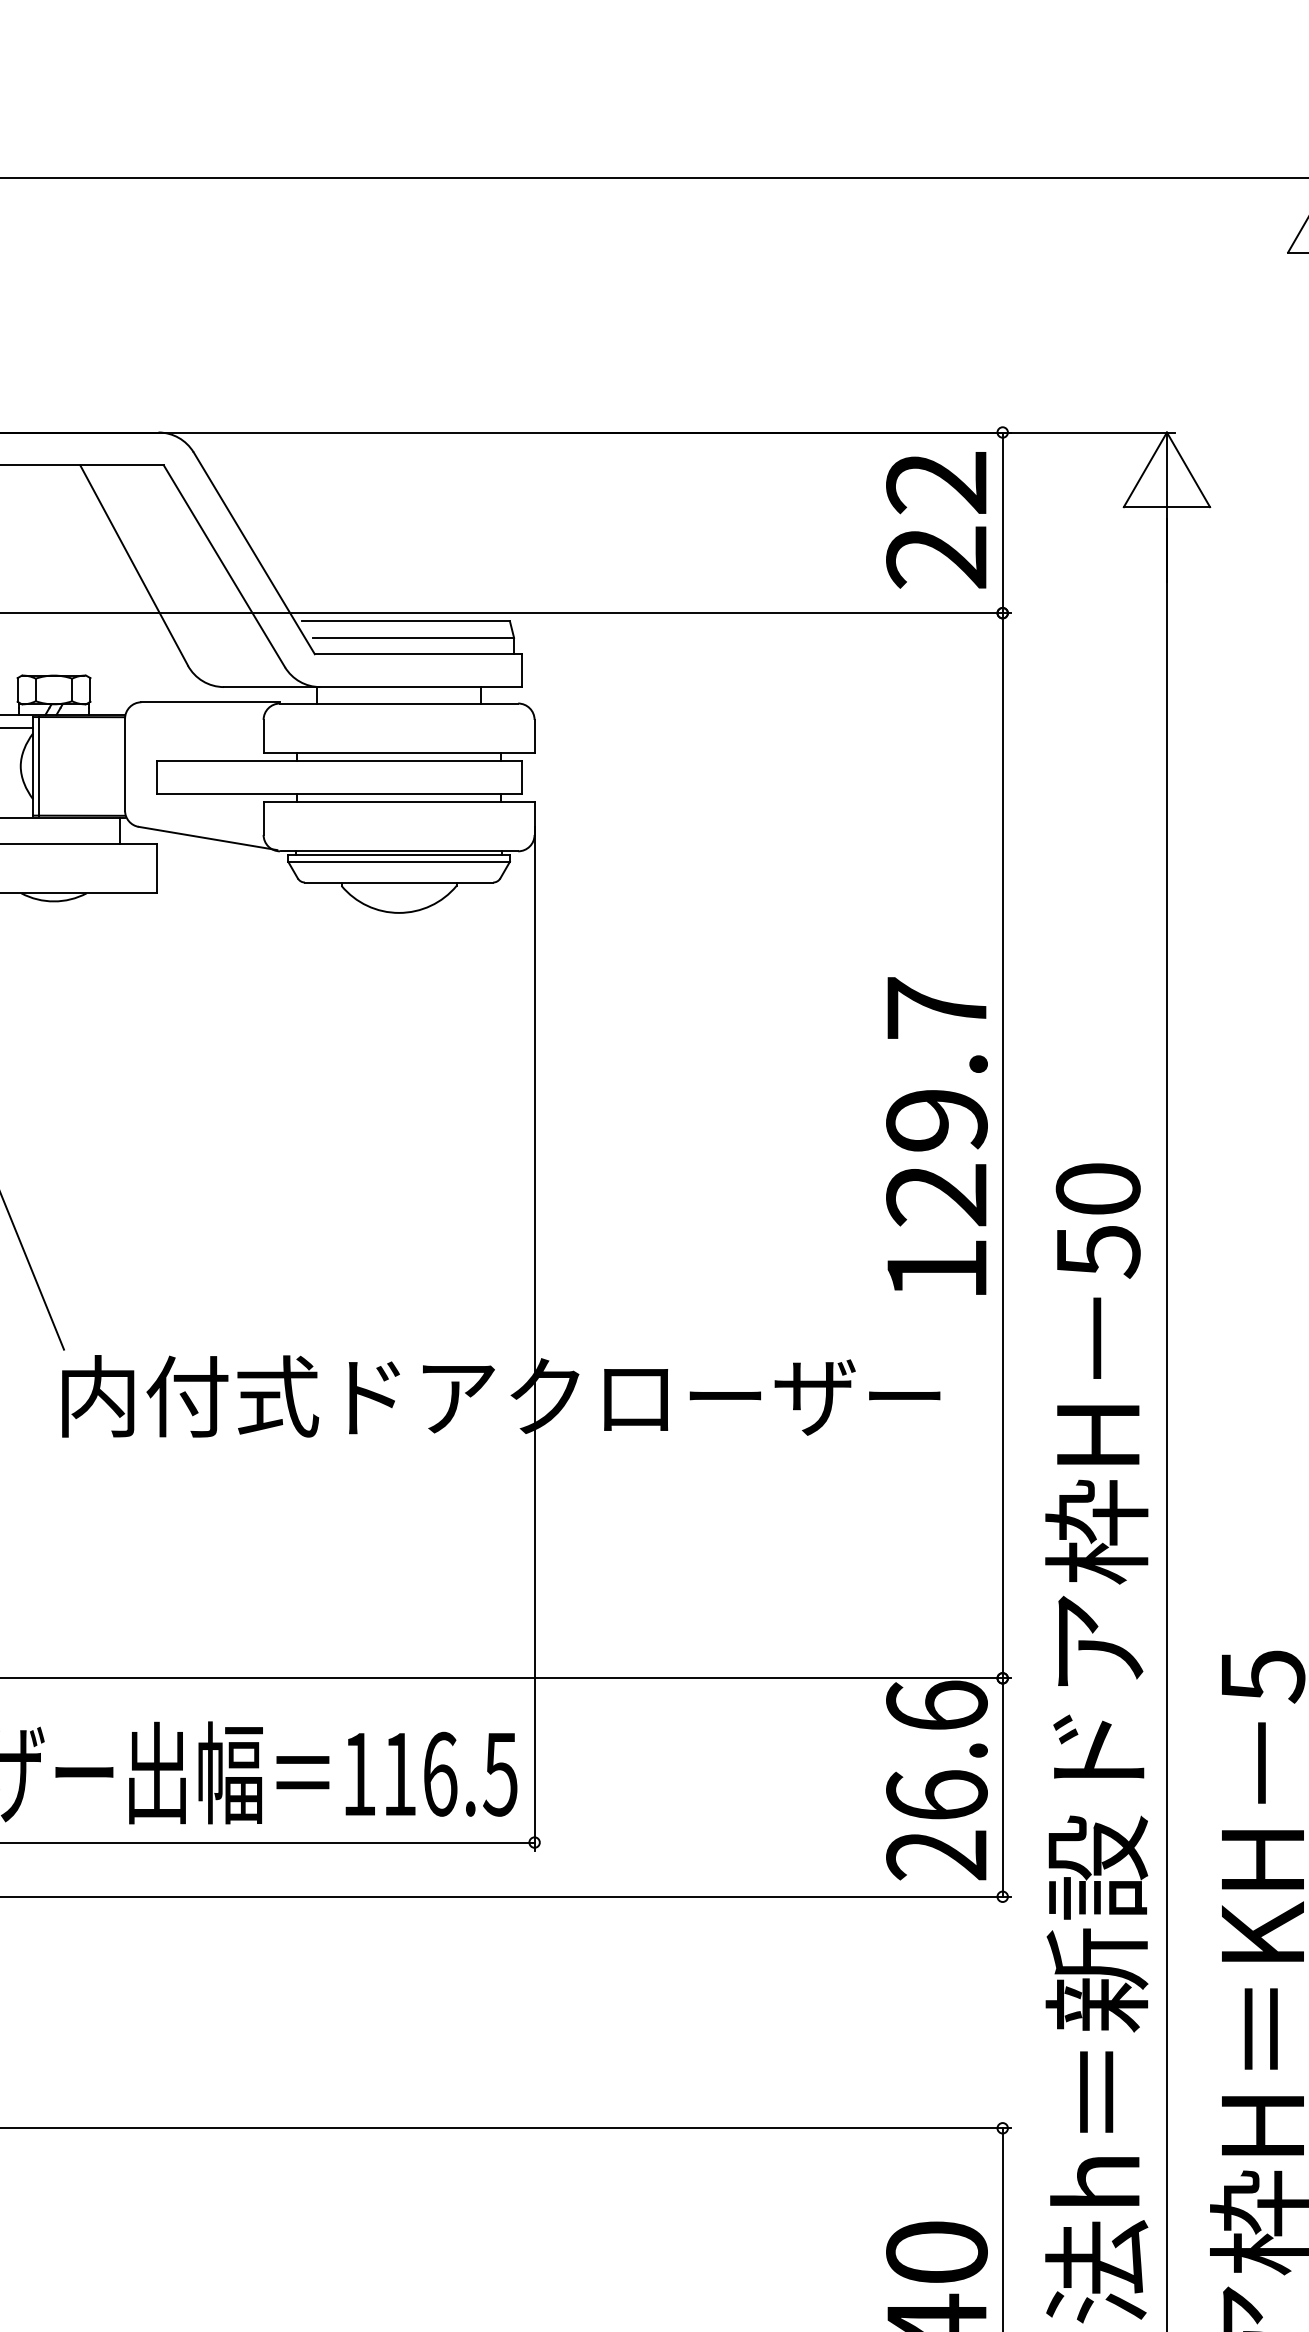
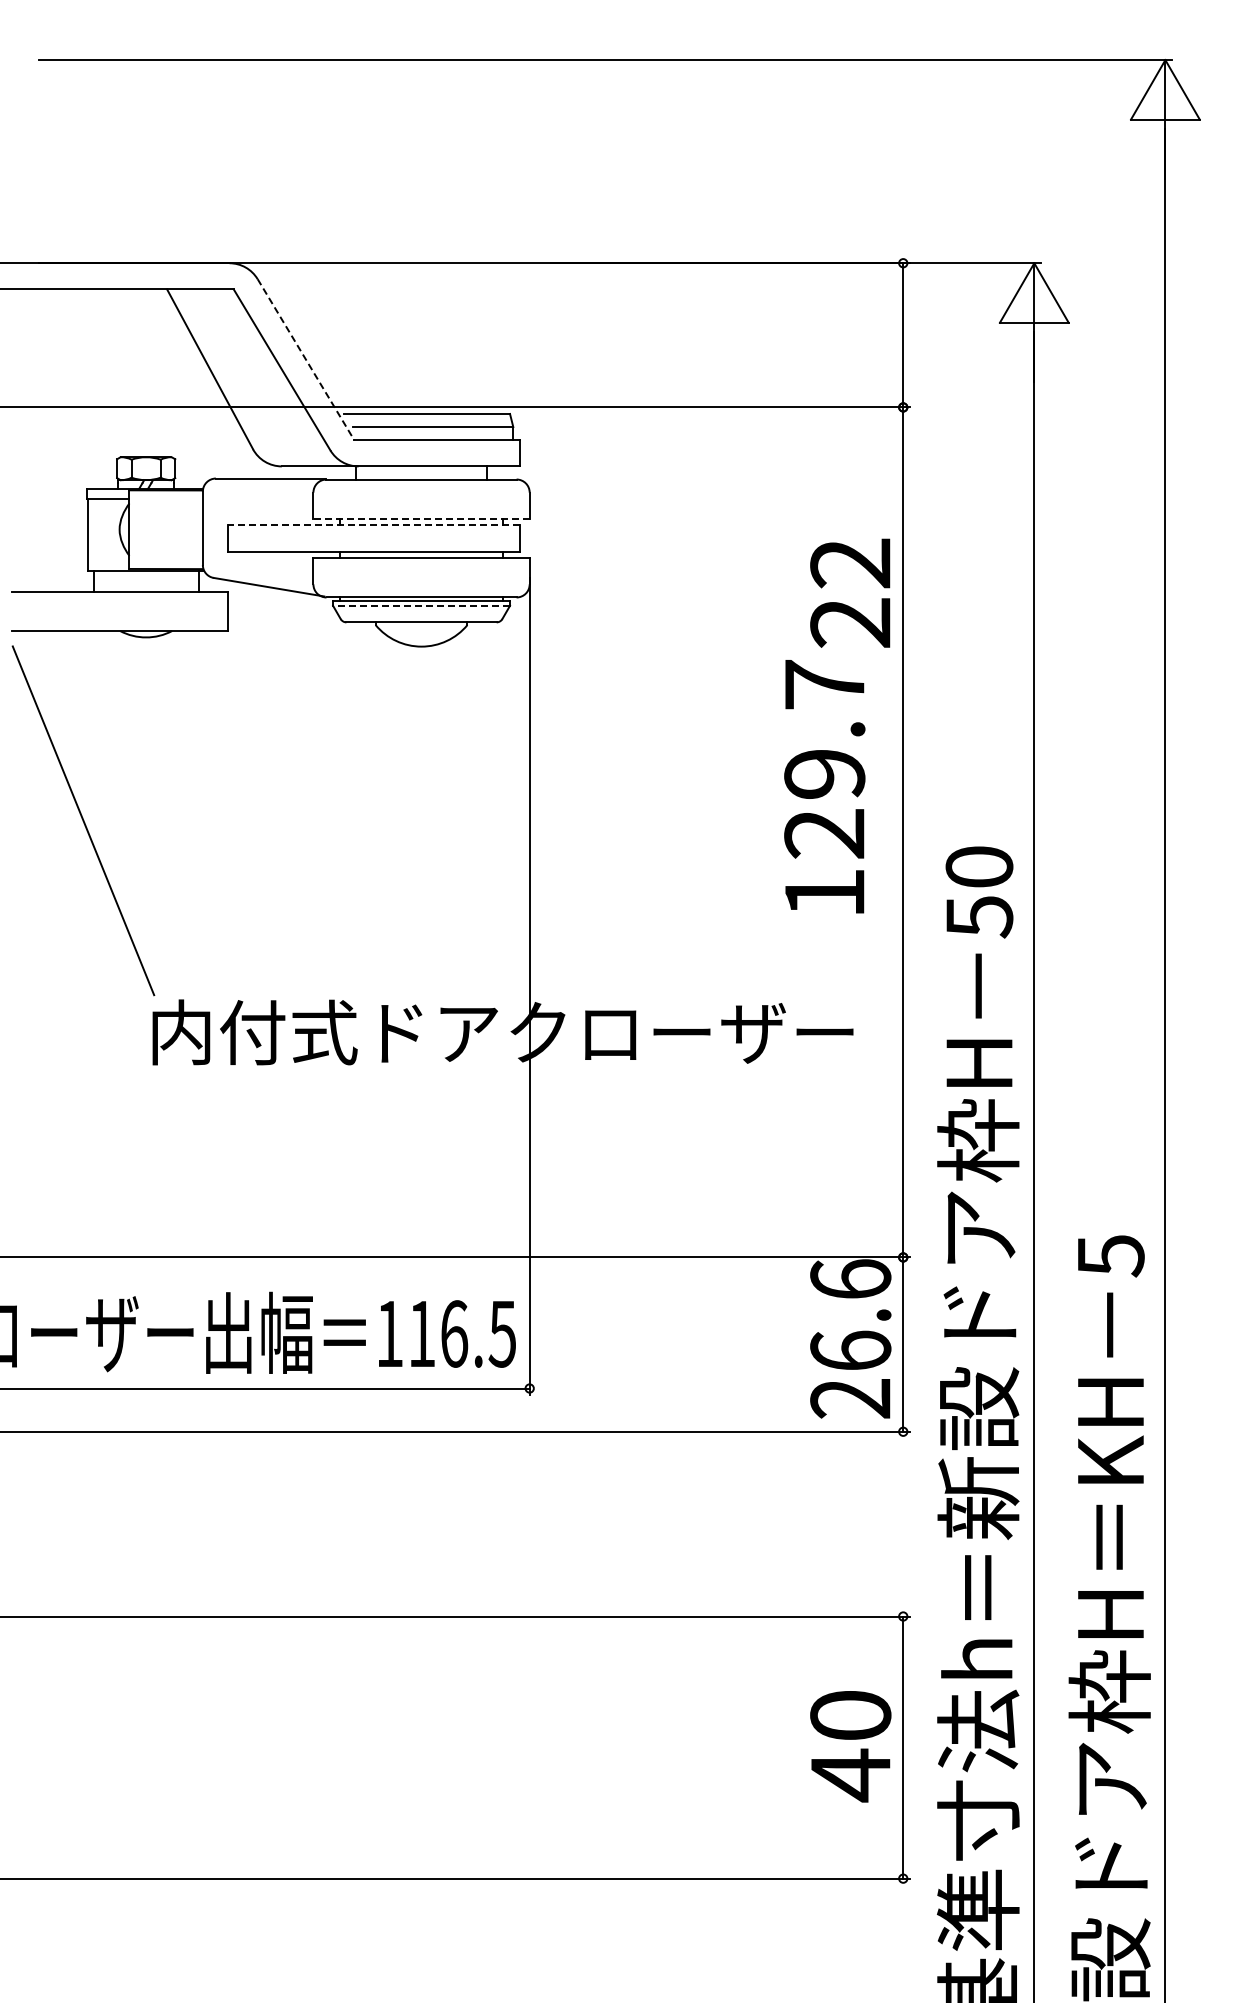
text: (936, 519) -> (850, 592), moved
line: (253, 553) -> (305, 359), solid -> dashed
line: (399, 752) -> (421, 518), solid -> dashed
line: (340, 761) -> (374, 525), solid -> dashed
line: (39, 766) -> (134, 529), removed
line: (399, 861) -> (421, 605), solid -> dashed
text: (936, 1135) -> (824, 786), moved

